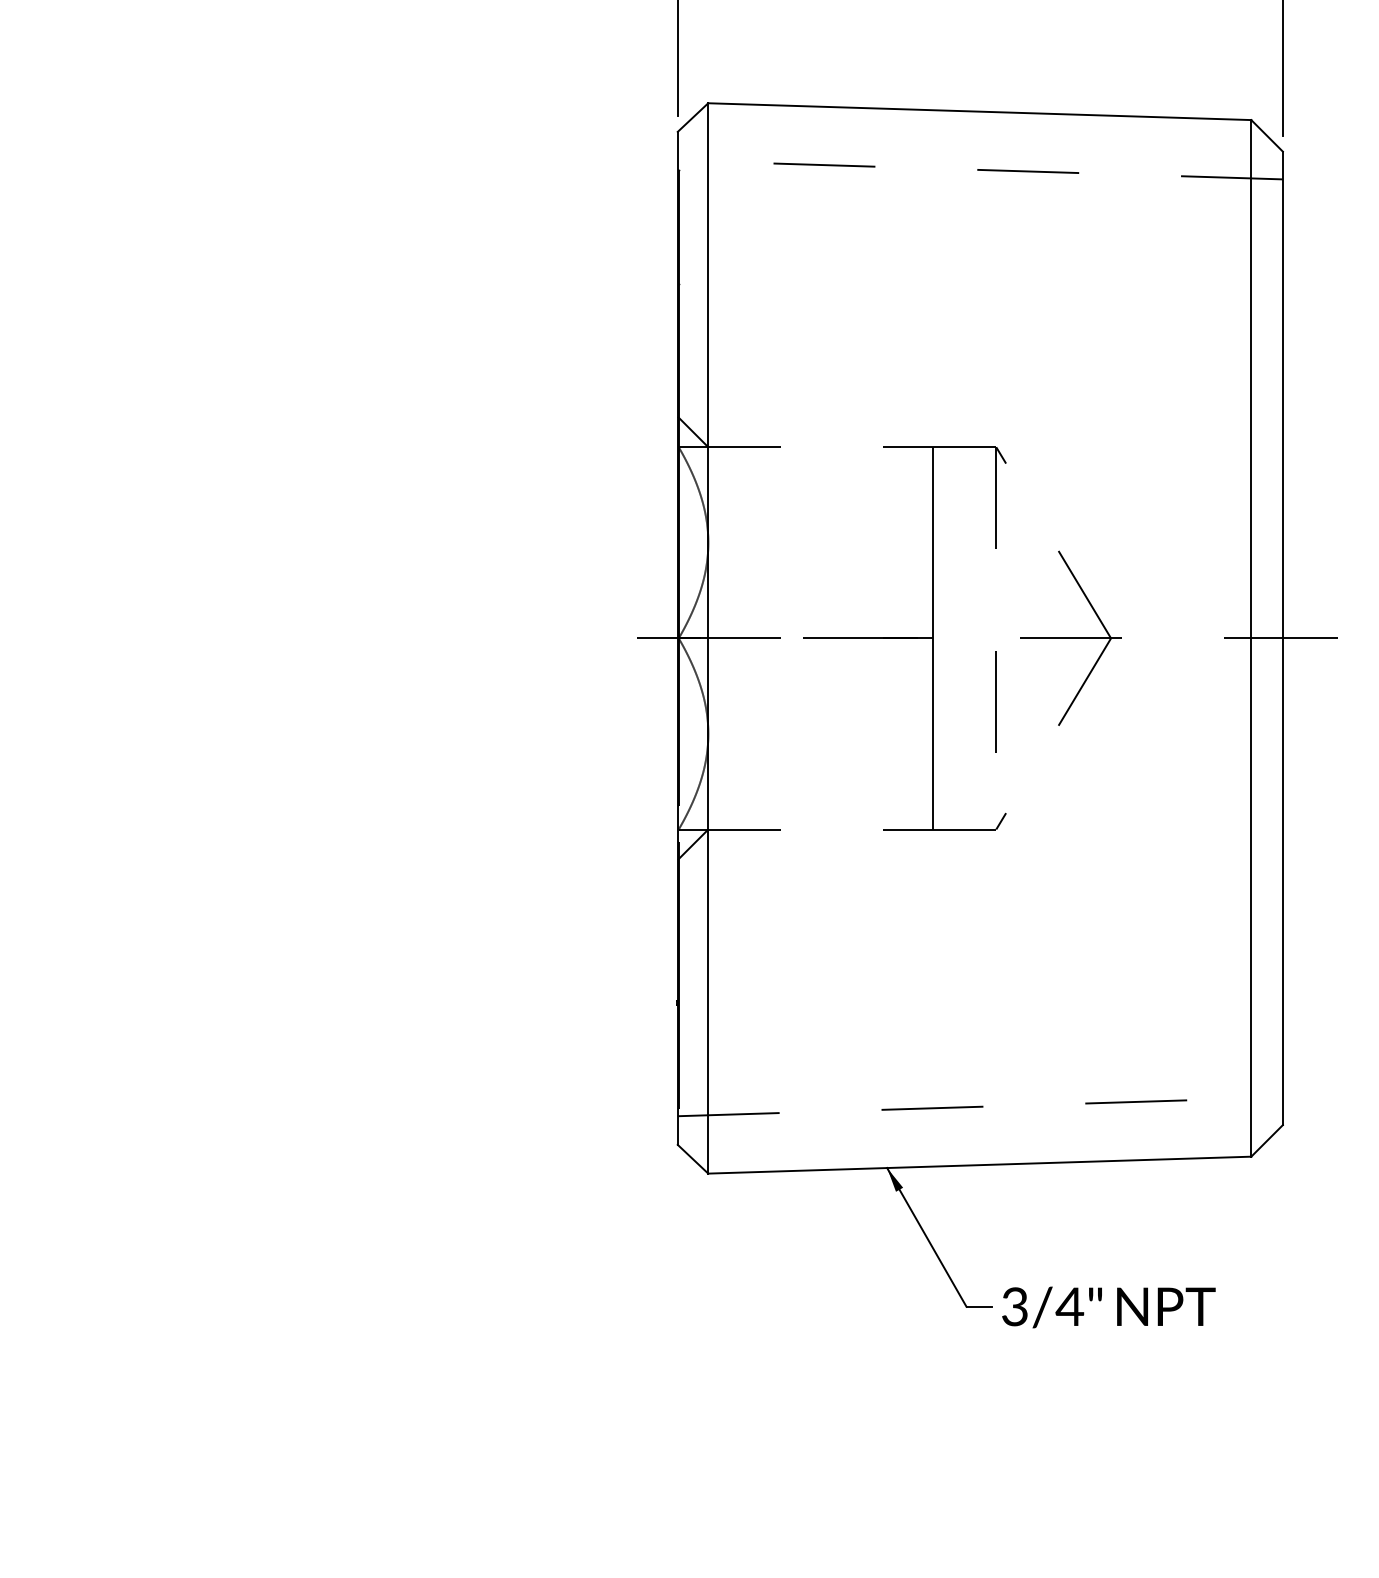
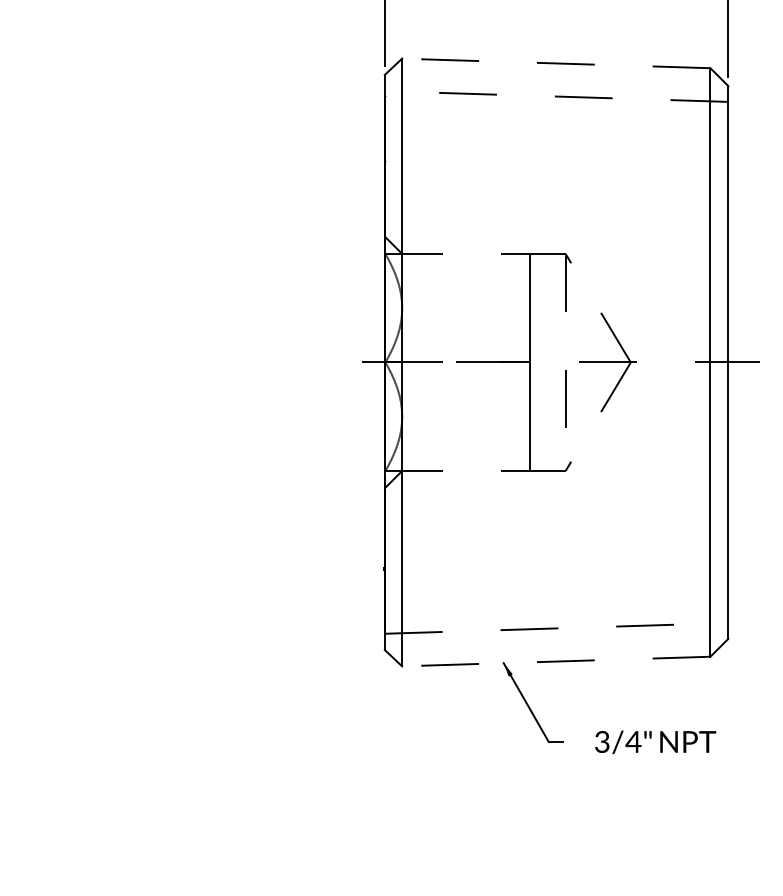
line: (978, 111) -> (555, 63), solid -> dashed
line: (978, 1165) -> (555, 661), solid -> dashed
text: (1108, 1307) -> (655, 742), moved

